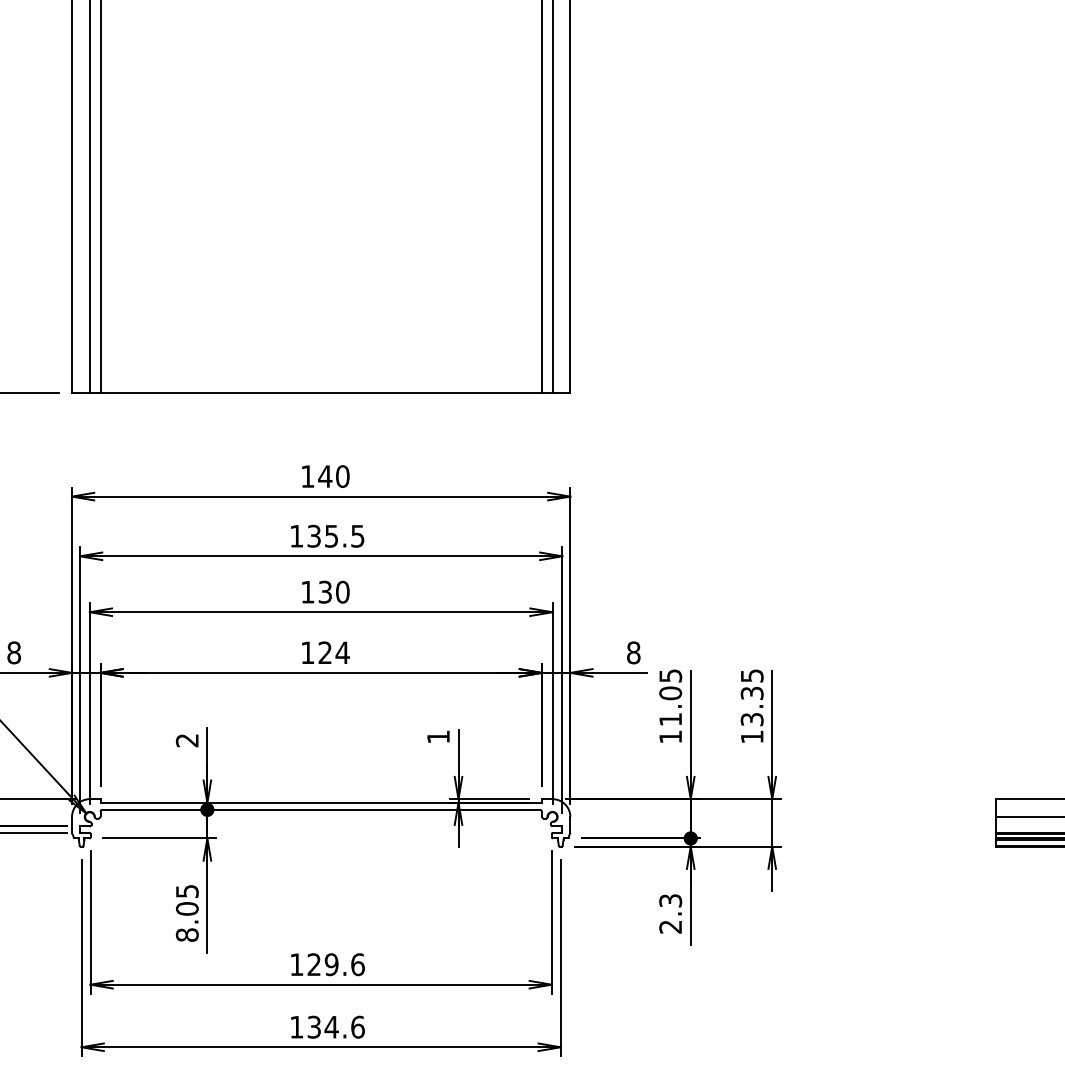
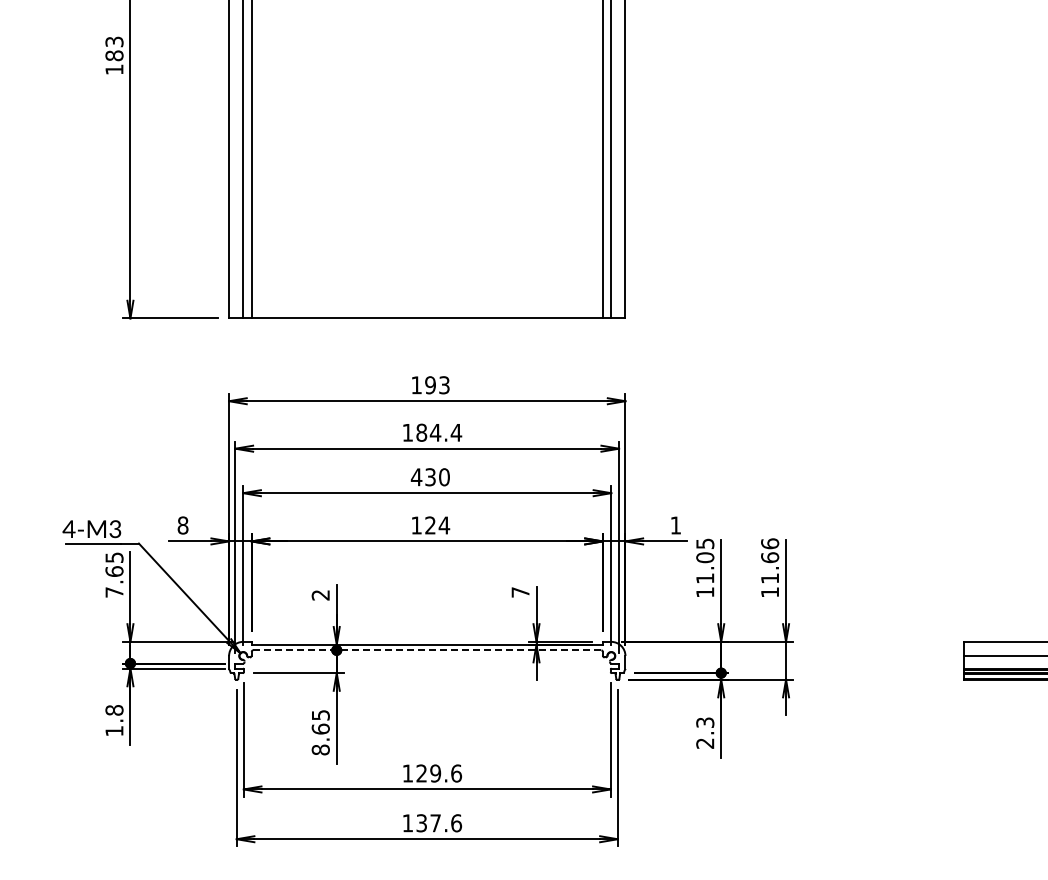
text: (332, 476) -> (436, 385), 140 -> 193
text: (336, 535) -> (439, 432), 135.5 -> 184.4
text: (307, 592) -> (416, 477), 130 -> 430
text: (633, 652) -> (675, 525), 8 -> 1
text: (752, 696) -> (770, 560), 13.35 -> 11.66
text: (438, 737) -> (520, 592), 1 -> 7
line: (321, 810) -> (427, 650), solid -> dashed
text: (186, 908) -> (320, 728), 8.05 -> 8.65
text: (331, 1027) -> (435, 823), 134.6 -> 137.6

